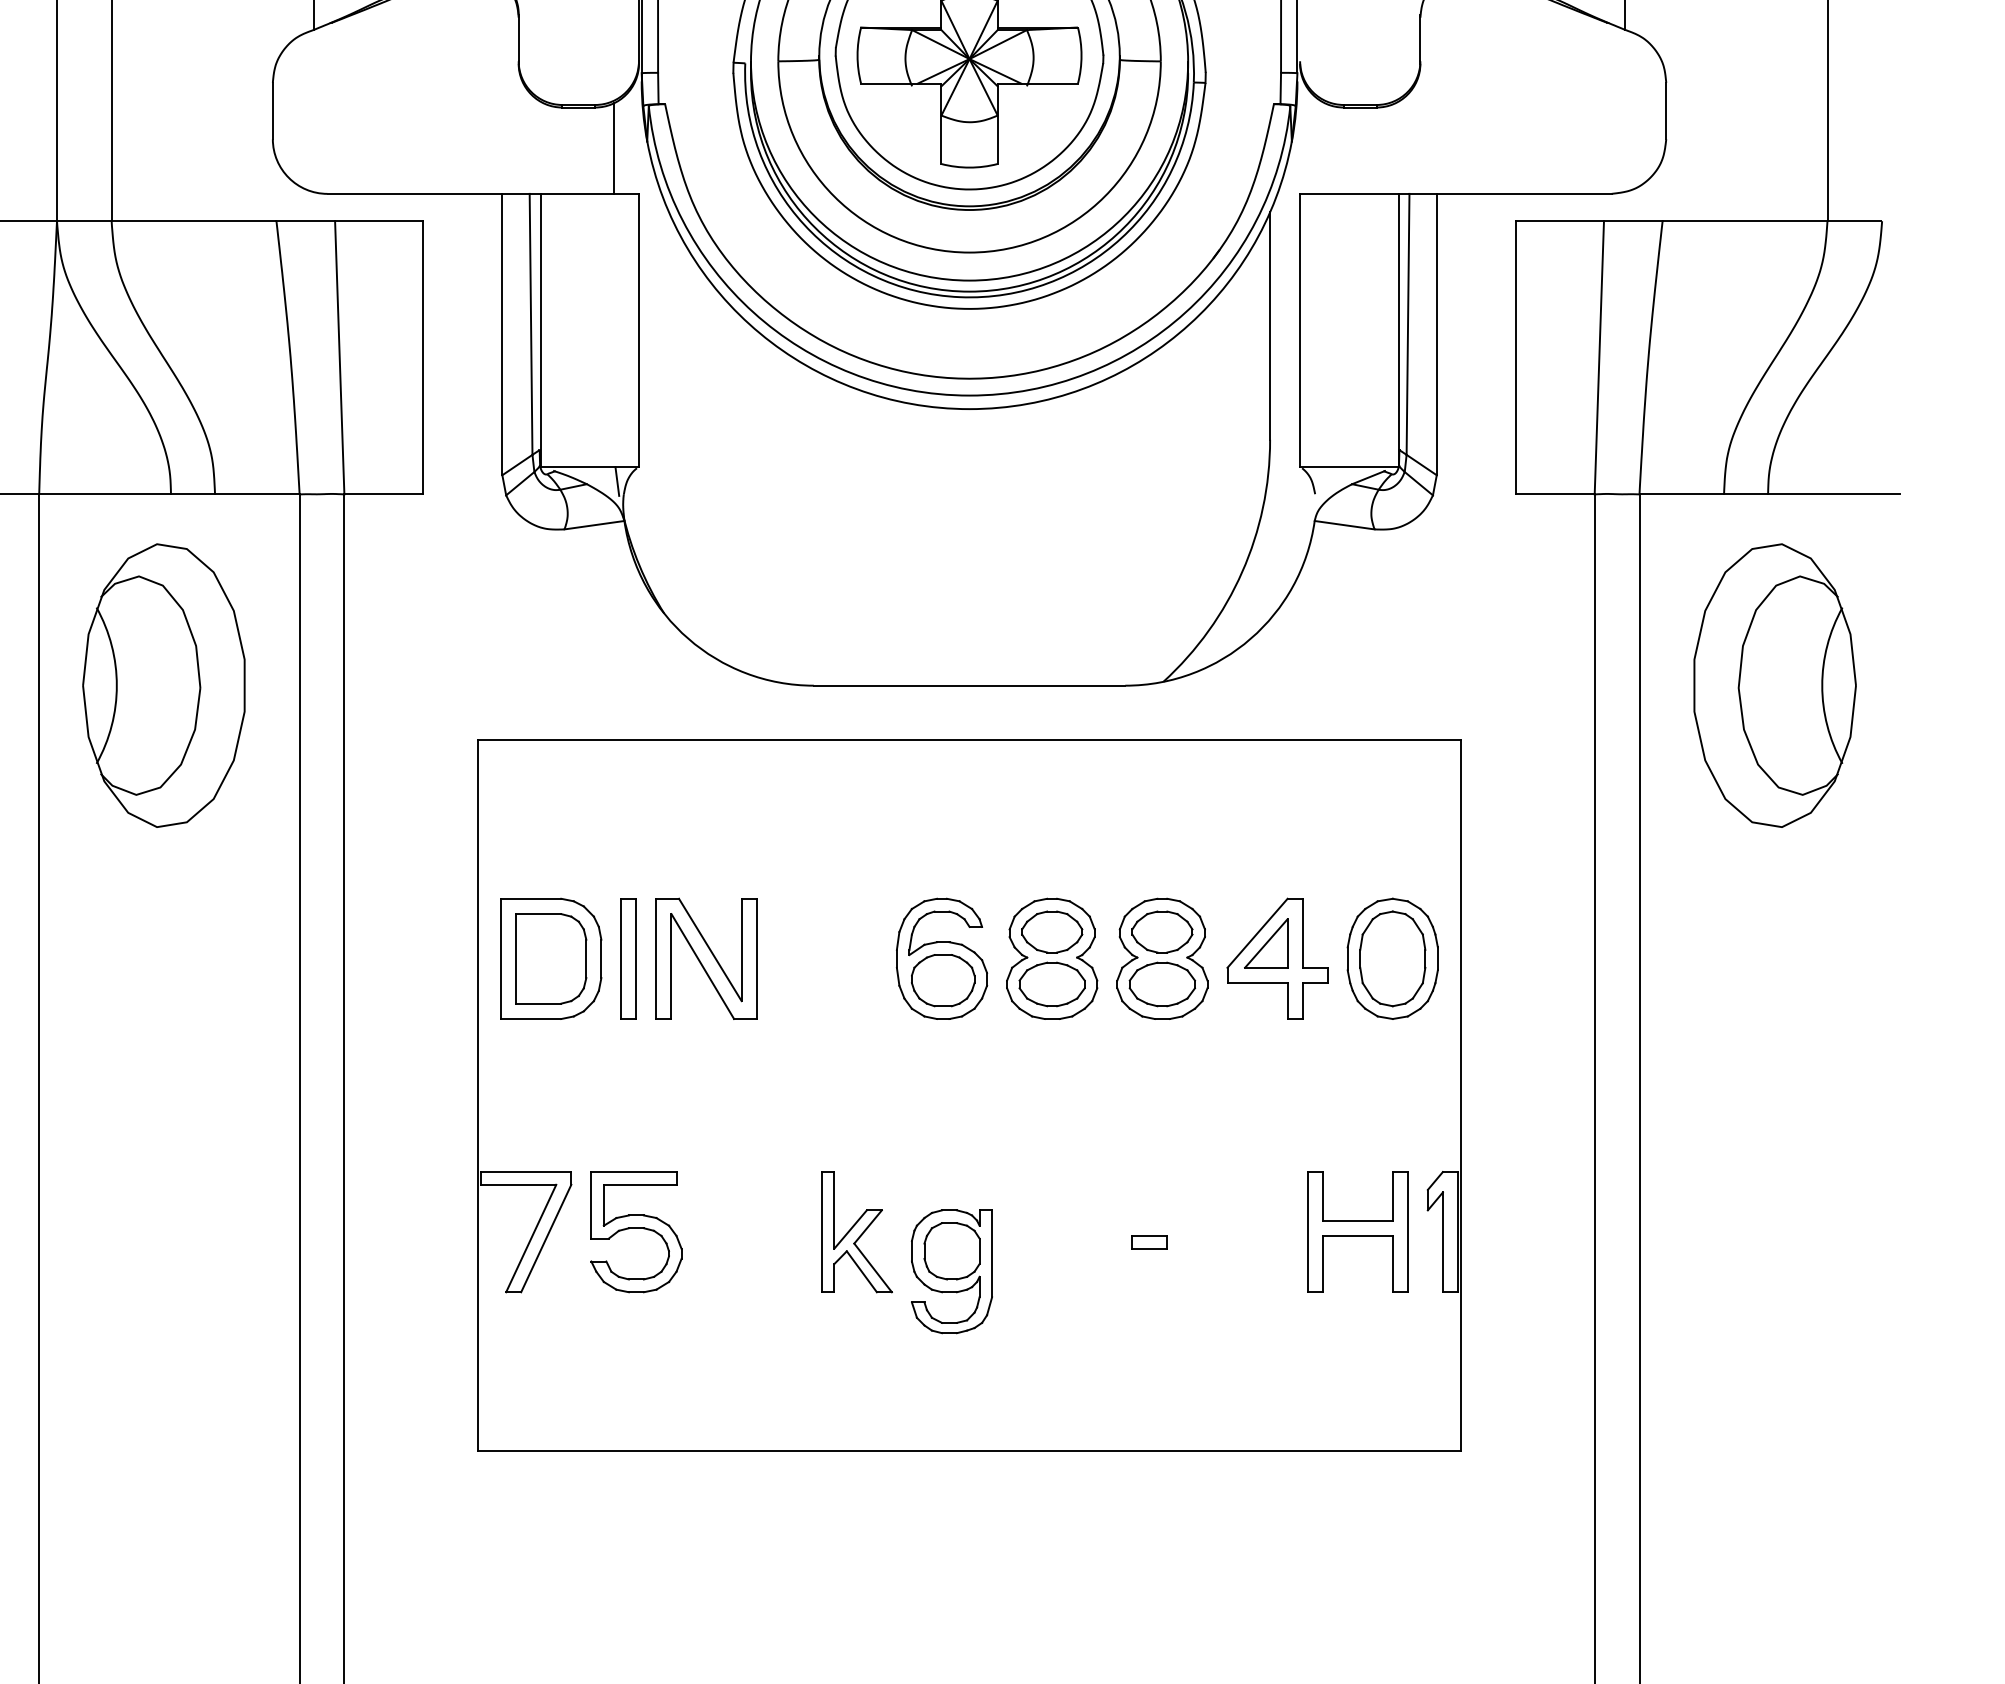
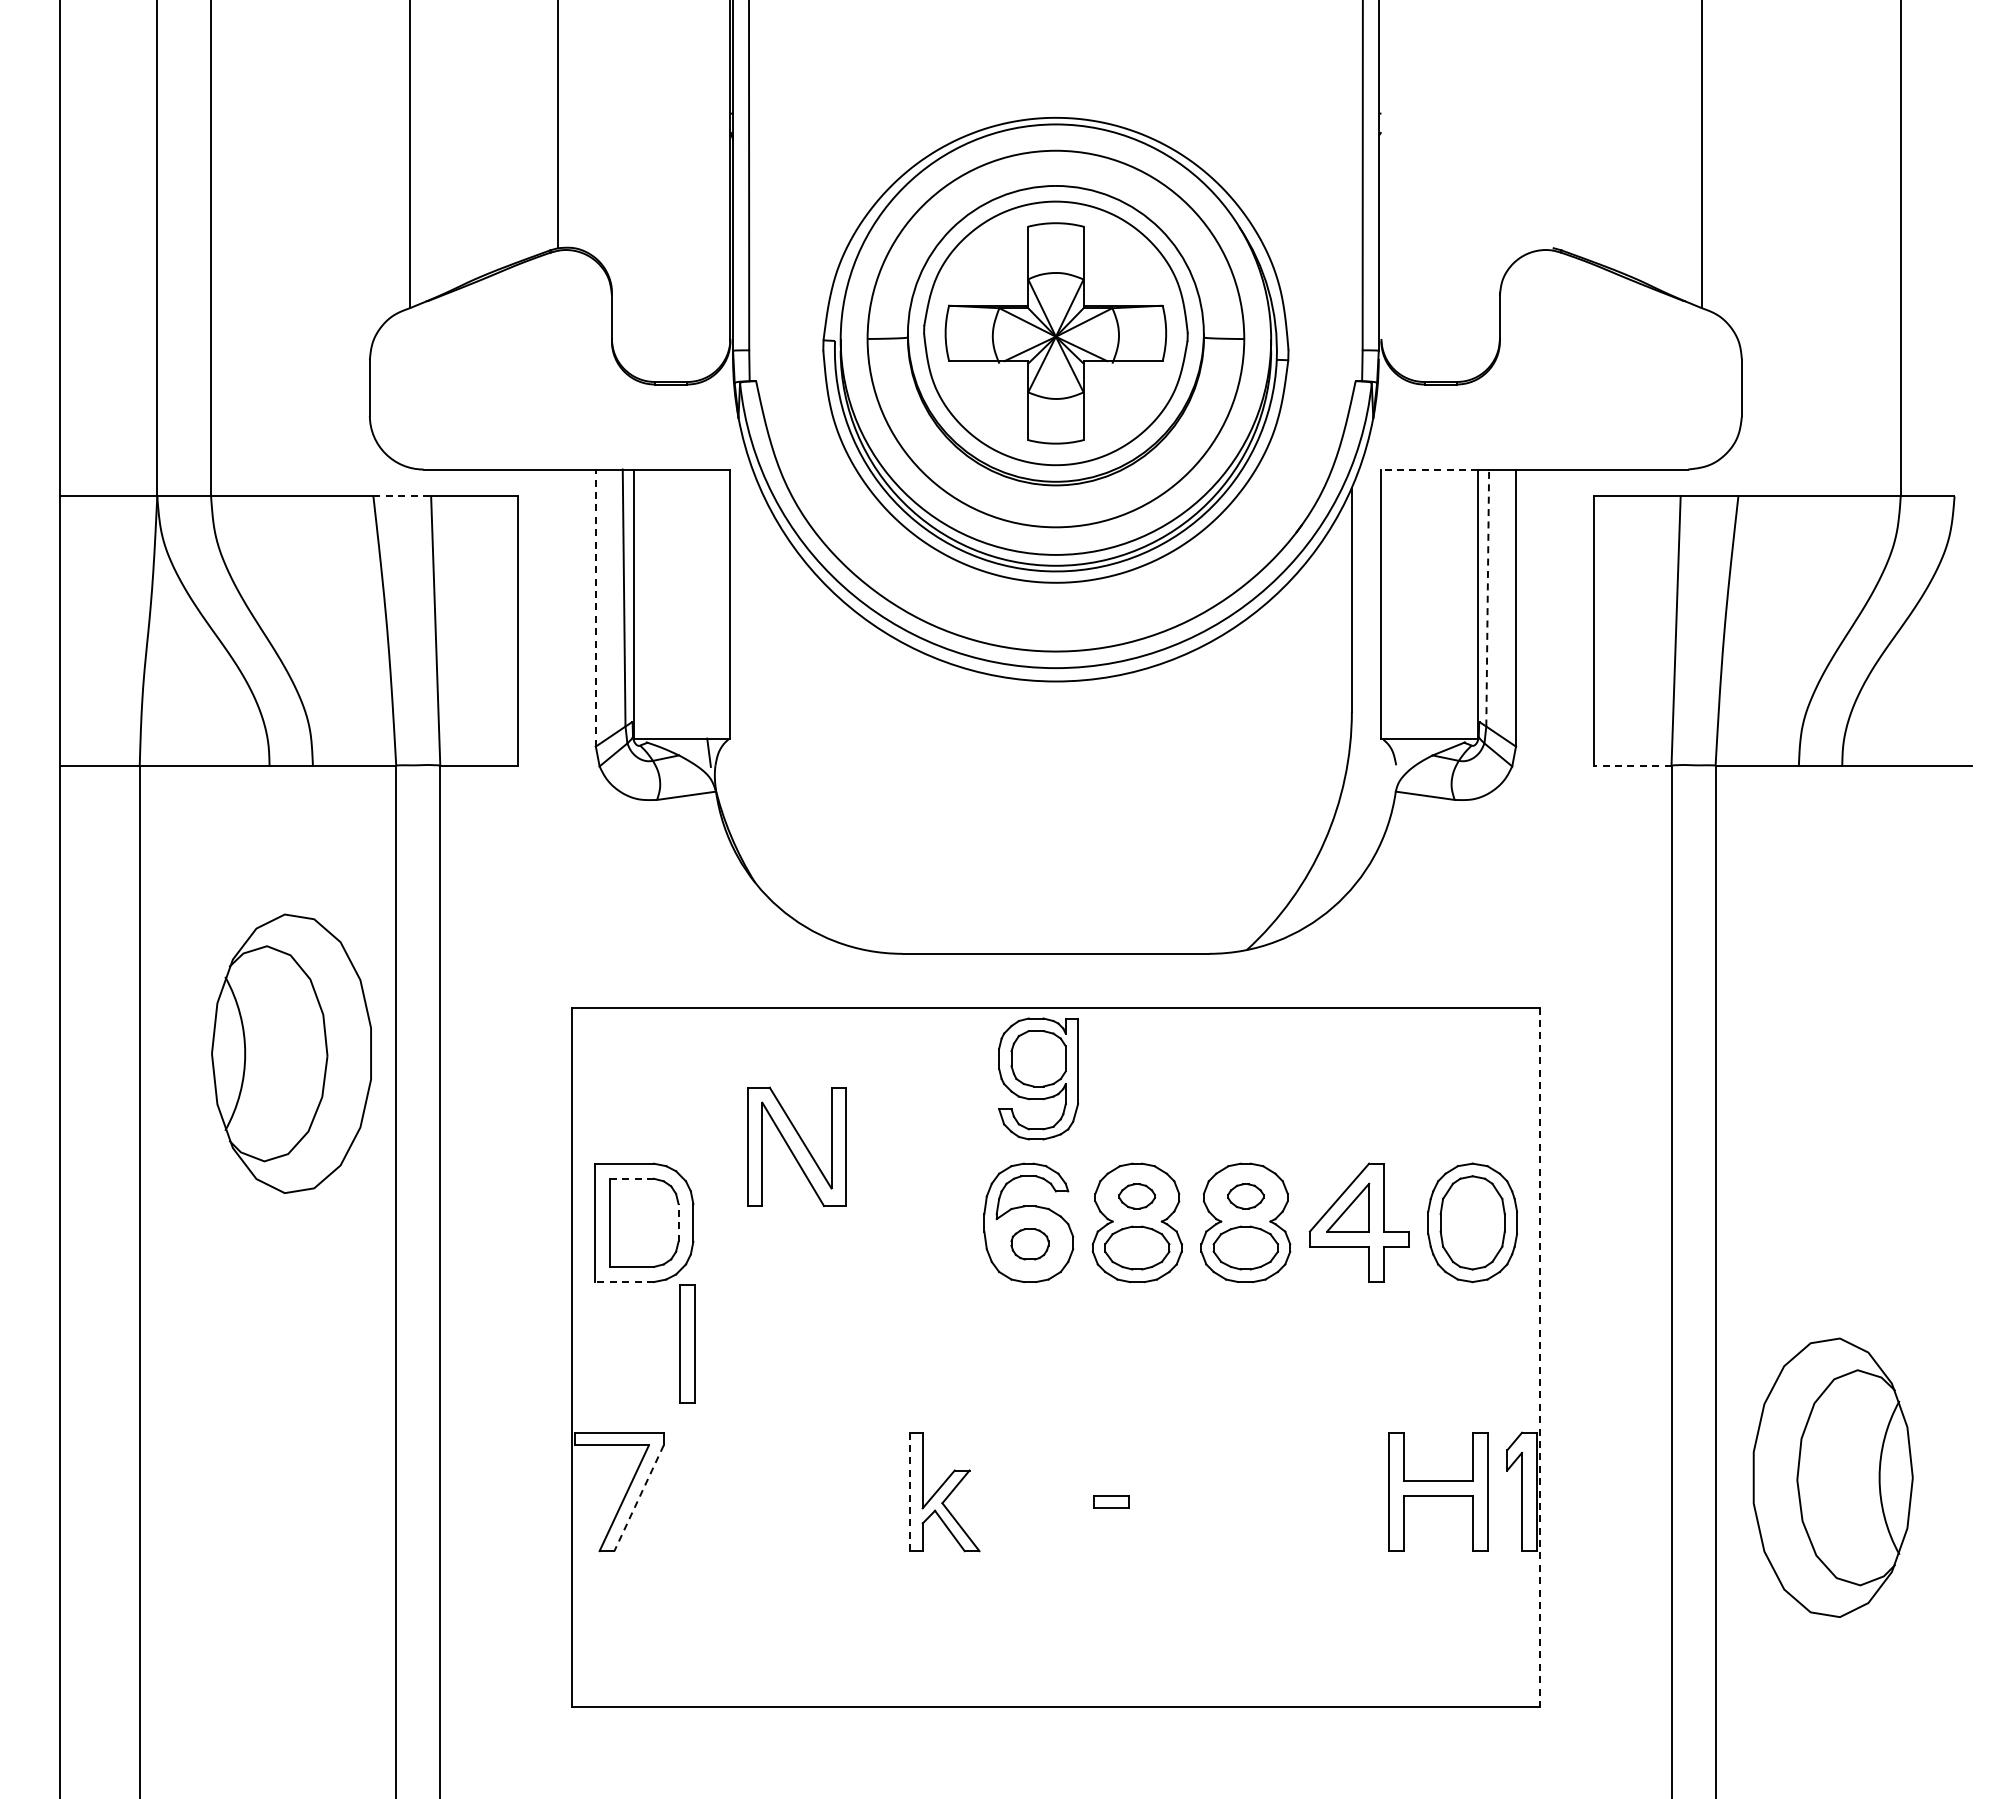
line: (614, 148) -> (706, 424), removed
line: (1348, 193) -> (1429, 469), solid -> dashed
line: (306, 221) -> (402, 496), solid -> dashed
line: (1407, 324) -> (1487, 598), solid -> dashed
line: (502, 335) -> (595, 608), solid -> dashed
line: (1555, 494) -> (1632, 765), solid -> dashed
part: (163, 685) -> (291, 1053), moved
part: (1774, 685) -> (1832, 1477), moved
line: (538, 913) -> (631, 1178), solid -> dashed
part: (1051, 932) -> (1136, 1196), size x0.6
part: (1162, 932) -> (1245, 1196), size x0.6
line: (586, 958) -> (678, 1222), solid -> dashed
part: (628, 958) -> (687, 1343), moved
part: (706, 958) -> (796, 1146), moved
part: (942, 980) -> (1029, 1244), size x0.6
line: (531, 1019) -> (624, 1282), solid -> dashed
line: (1461, 1095) -> (1540, 1357), solid -> dashed
part: (636, 1231) -> (727, 1491), removed
line: (821, 1231) -> (910, 1491), solid -> dashed
line: (545, 1238) -> (638, 1498), solid -> dashed
part: (1149, 1241) -> (1111, 1501), moved
part: (951, 1271) -> (1038, 1078), moved

